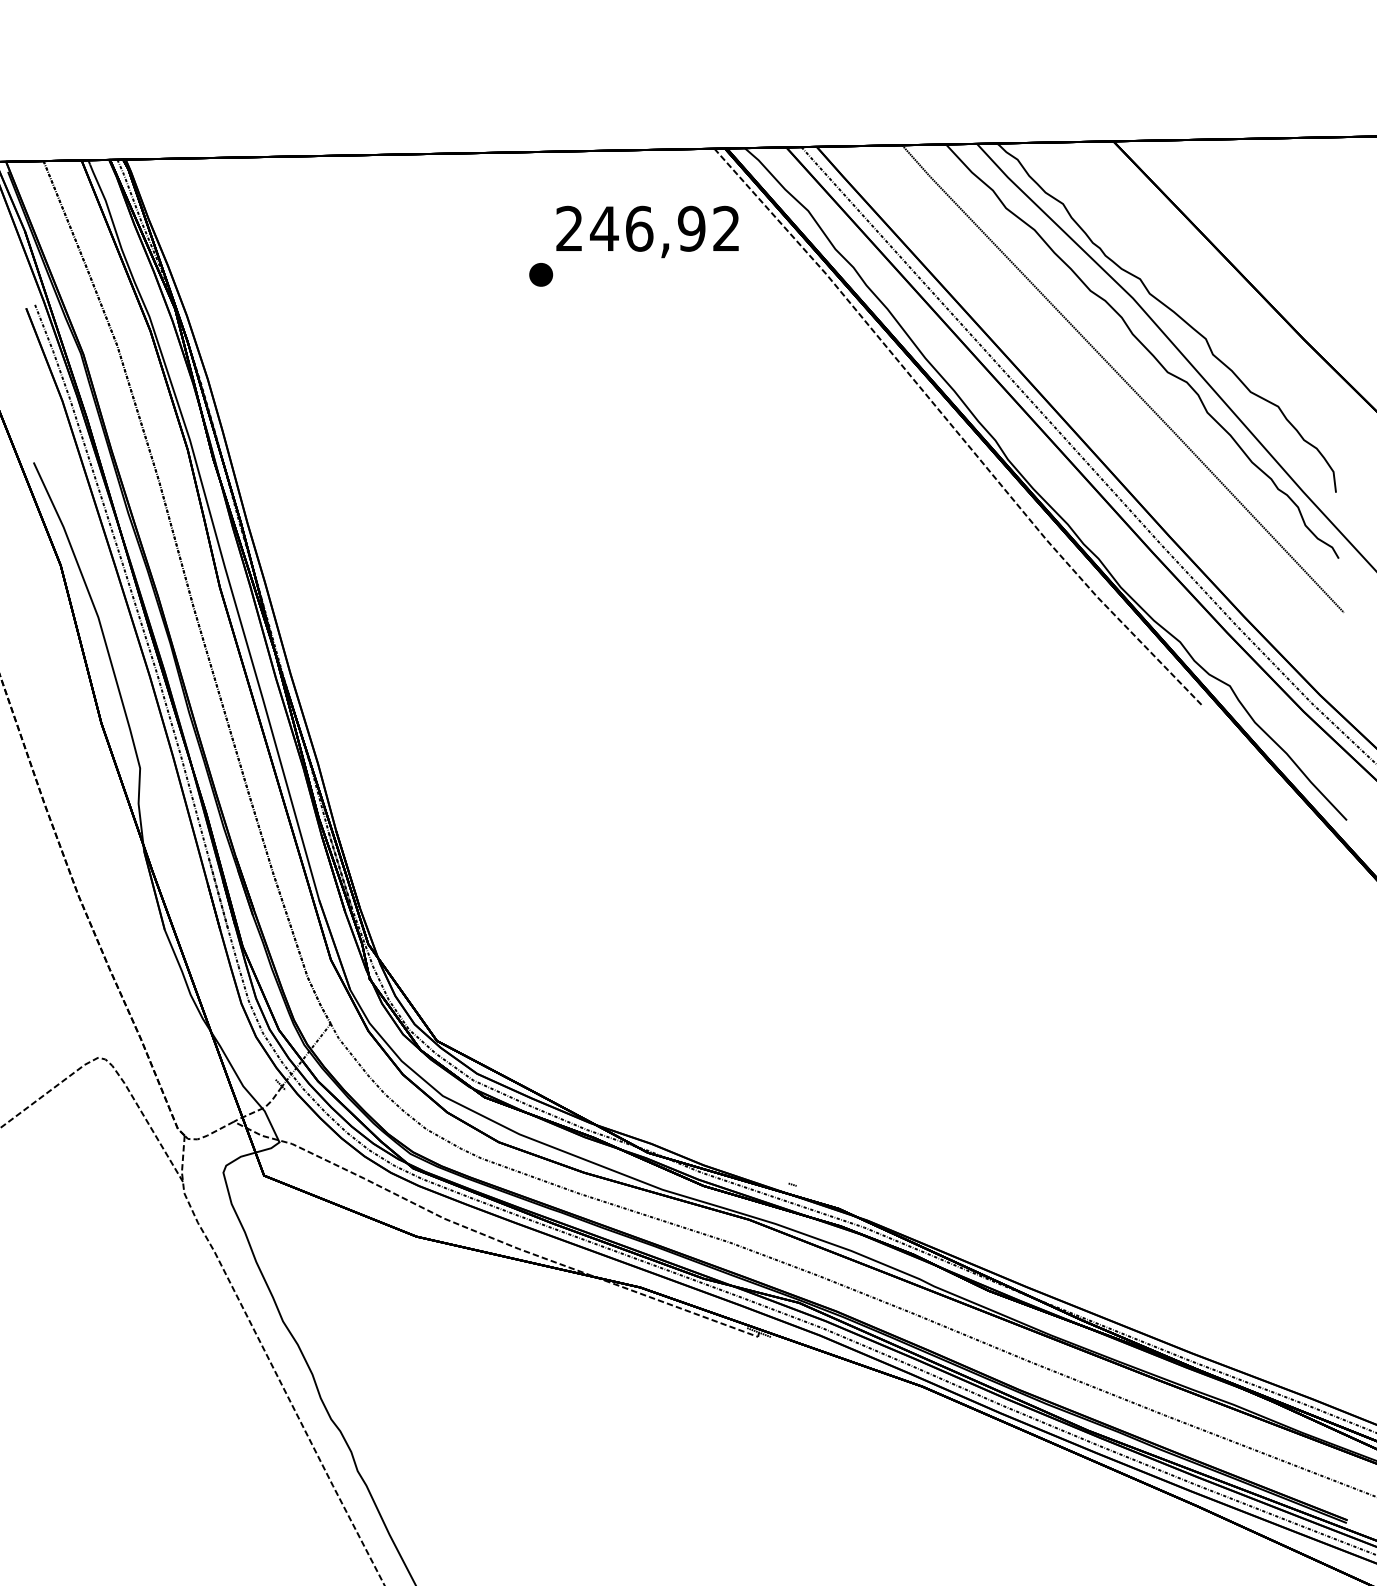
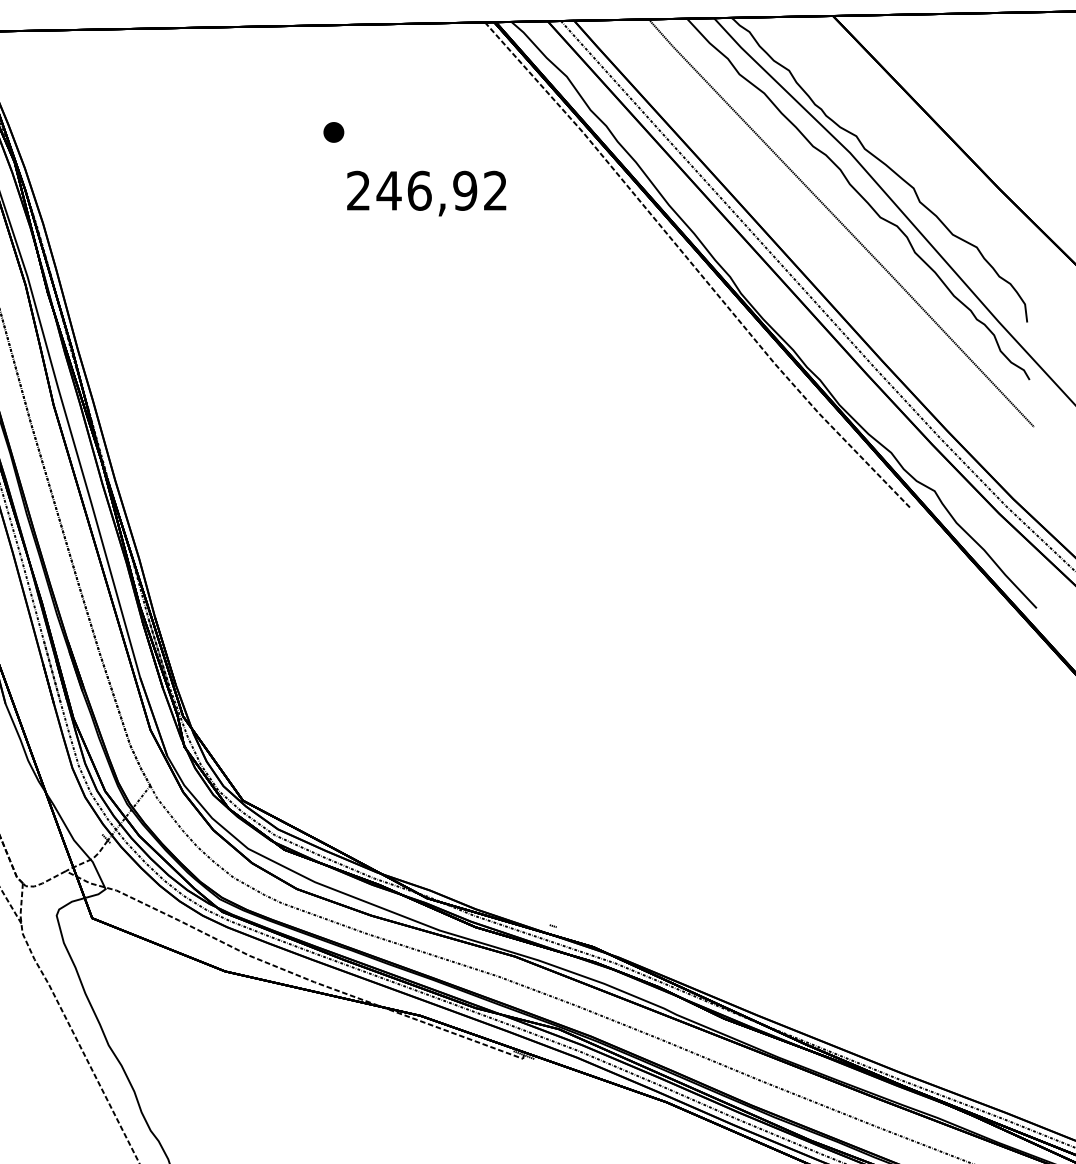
text: (647, 231) -> (426, 193), moved

